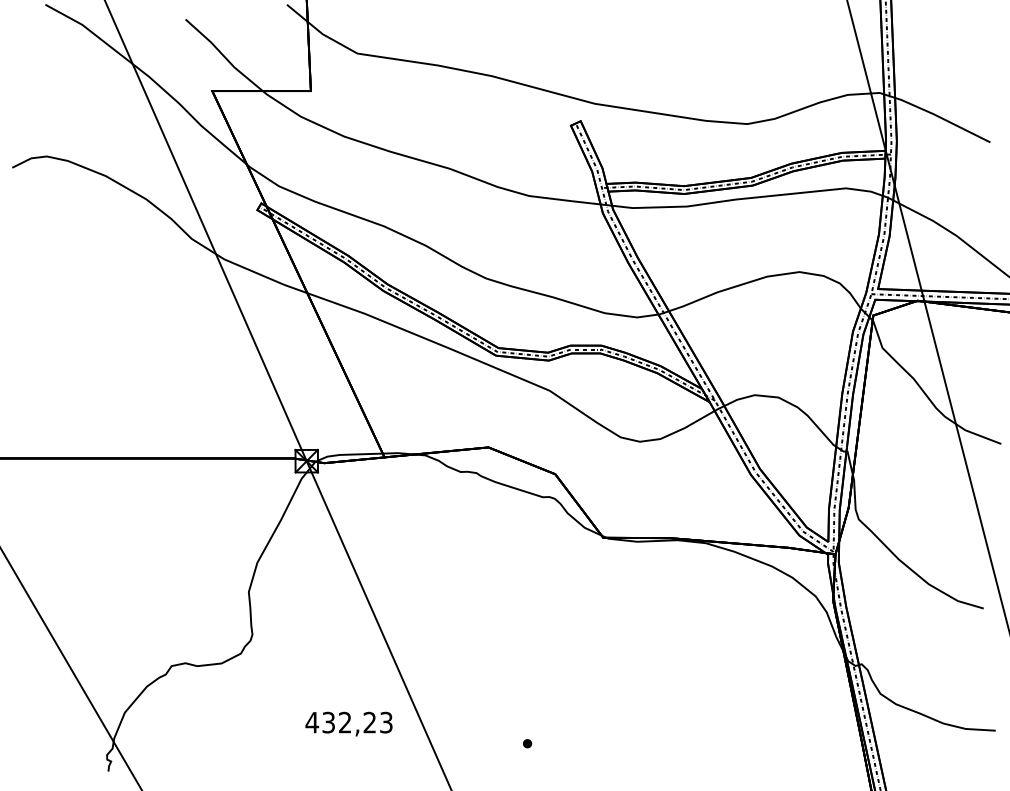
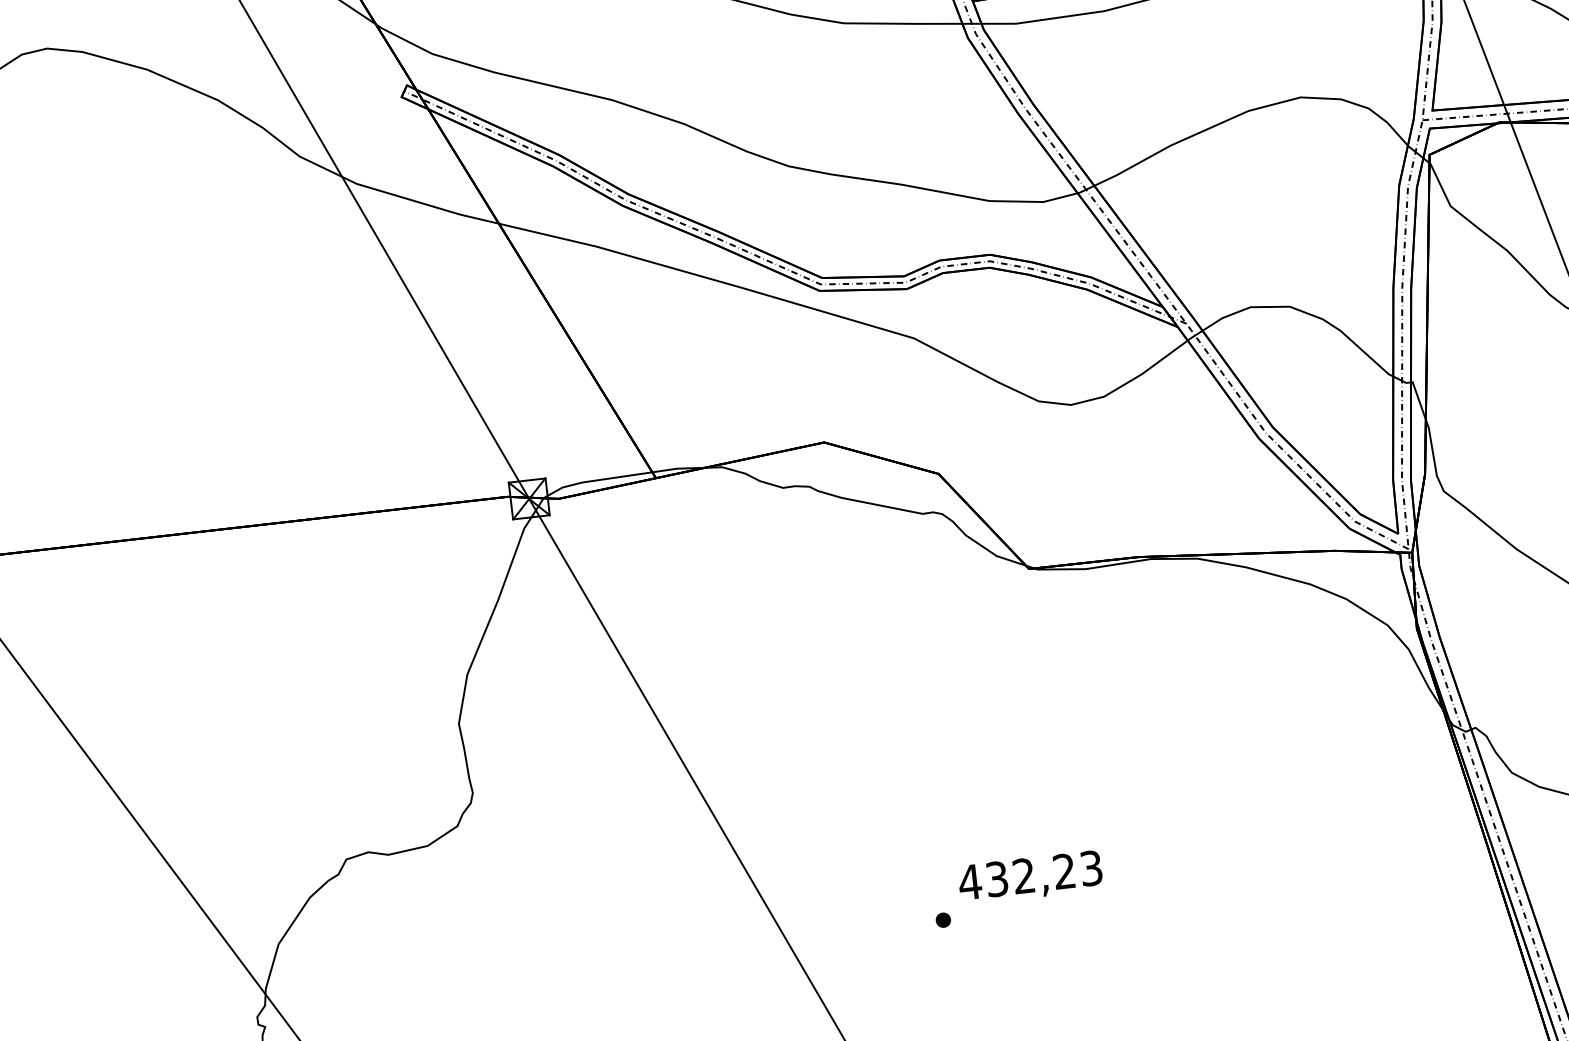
text: (348, 723) -> (1029, 876), moved

